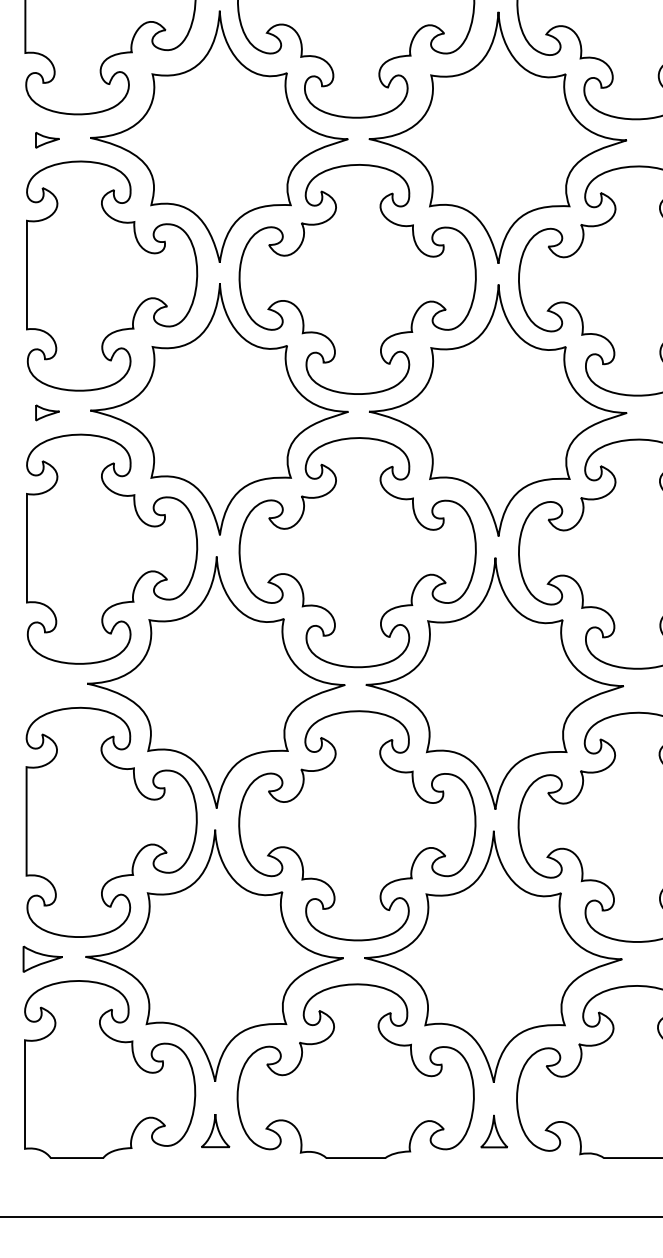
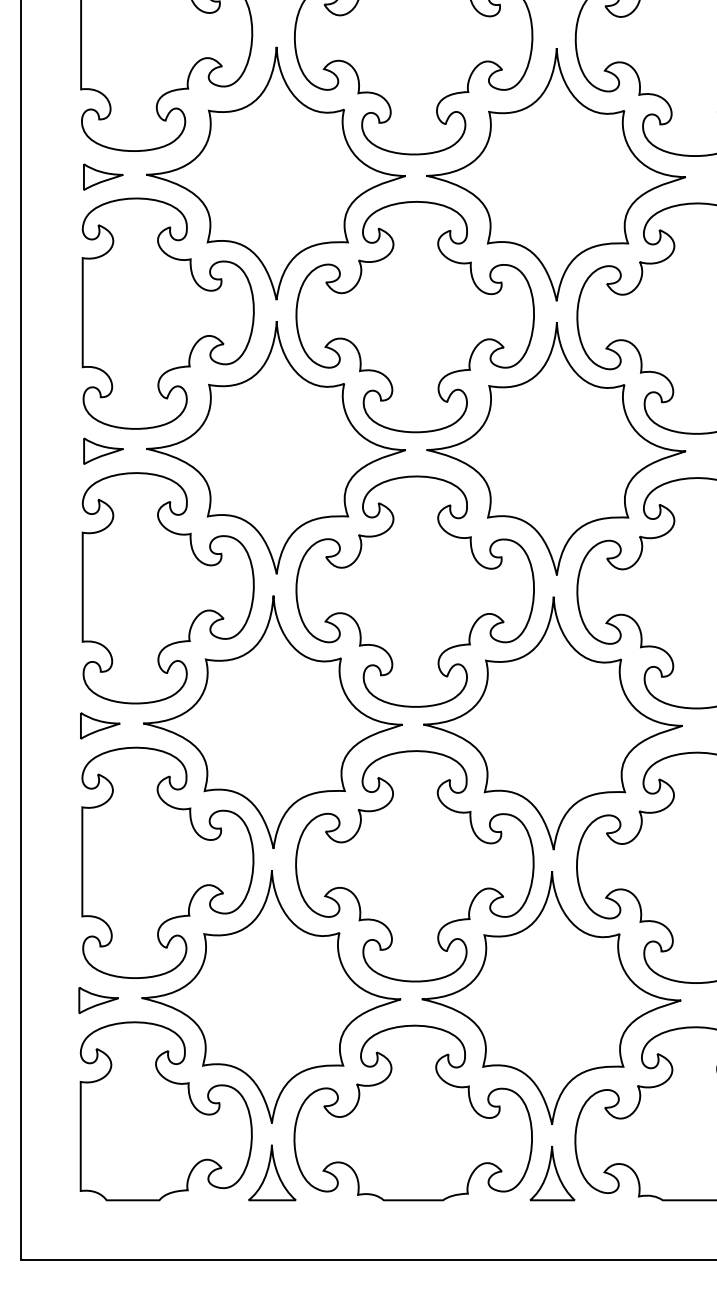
part: (47, 139) -> (103, 176), size x1.67
part: (47, 412) -> (103, 450), size x1.67
part: (44, 685) -> (100, 725), added
part: (215, 1130) -> (272, 1172), size x1.67
part: (494, 1131) -> (552, 1173), size x1.67

